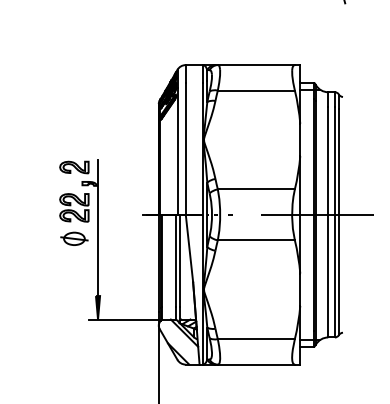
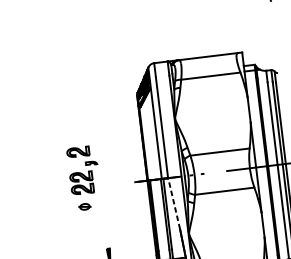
line: (98, 228) -> (102, 196), removed
part: (74, 238) -> (84, 206), size x0.6
line: (189, 248) -> (174, 203), solid -> dashed

